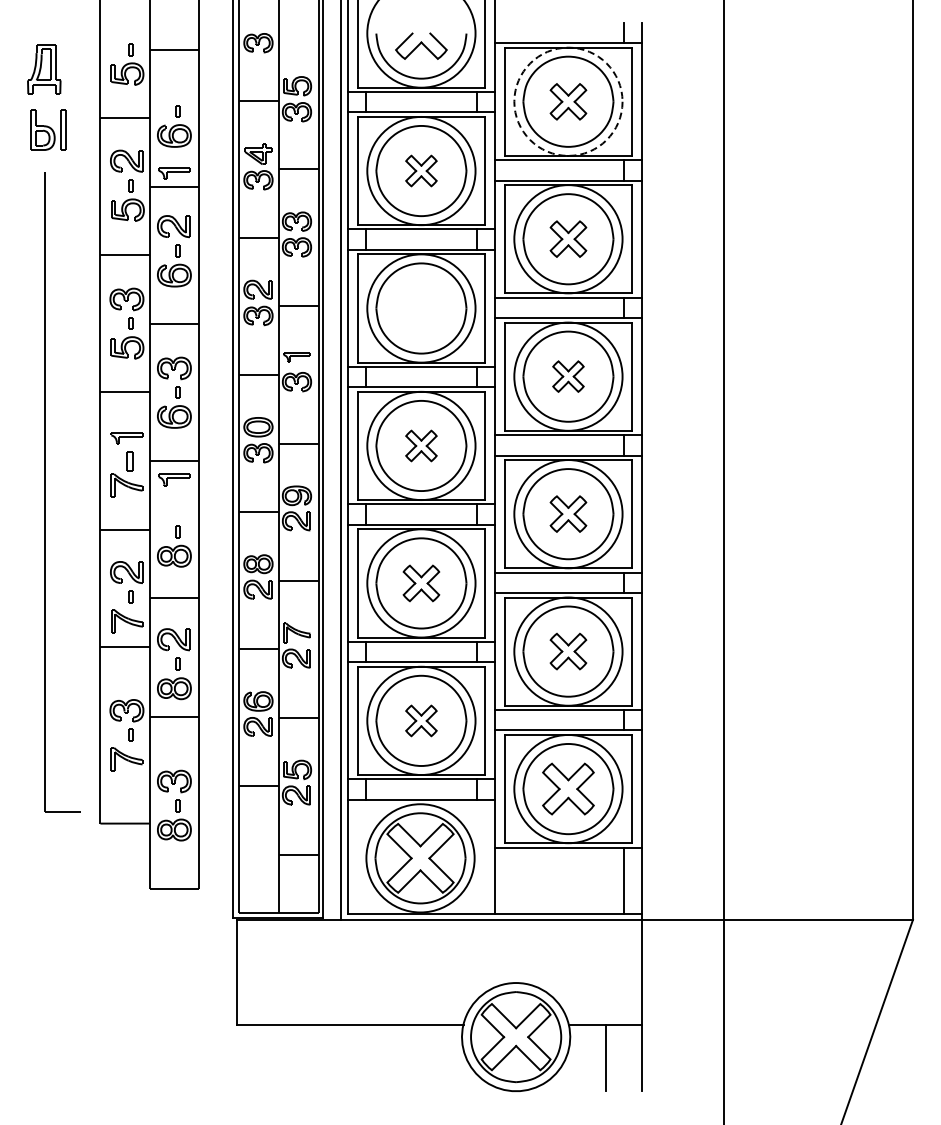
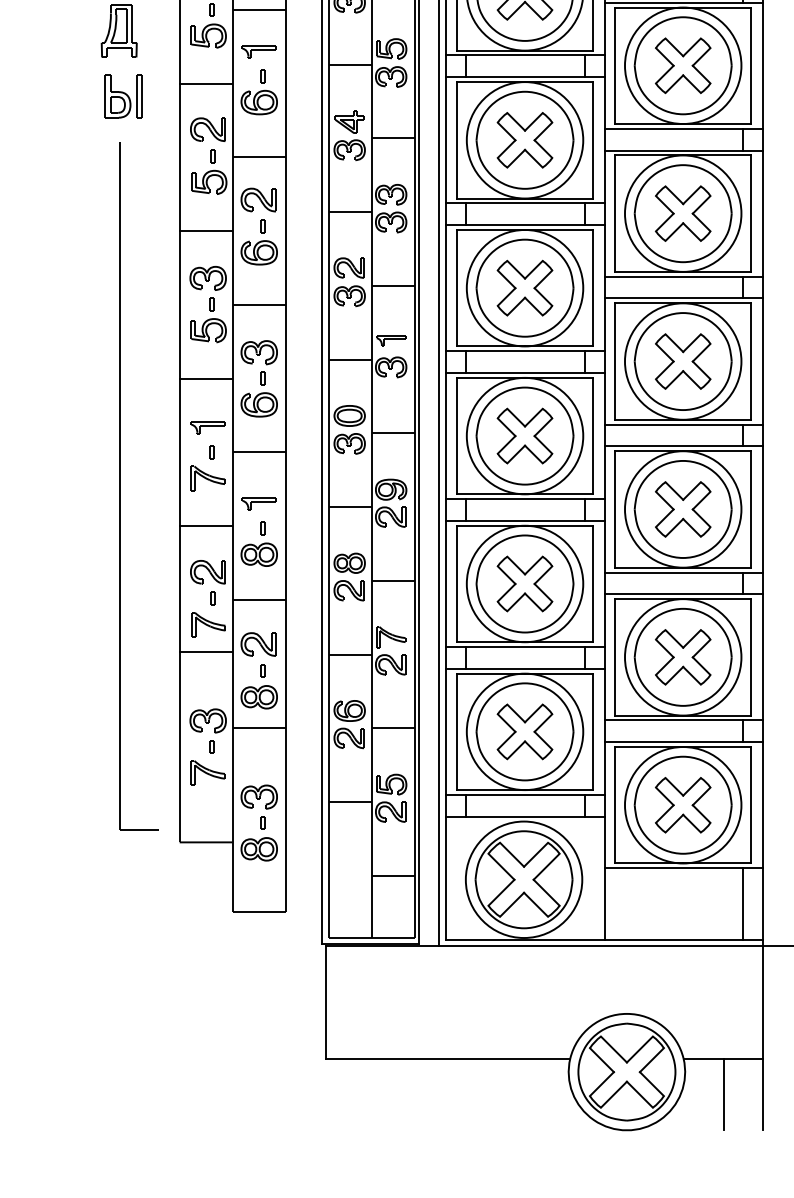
circle: (568, 101) -> (683, 65), dashed -> solid
part: (568, 101) -> (683, 65), size x1.43
part: (421, 170) -> (525, 139), size x1.67
part: (174, 173) -> (259, 51), moved
part: (568, 238) -> (683, 212), size x1.43
part: (421, 308) -> (525, 288), added
part: (568, 376) -> (683, 361), size x1.67
part: (421, 445) -> (525, 435), size x1.67
part: (130, 460) -> (212, 451), size x0.62
part: (174, 479) -> (259, 503), moved
part: (568, 513) -> (683, 508), size x1.43
part: (421, 583) -> (525, 584), size x1.43
part: (568, 651) -> (683, 657), size x1.43
part: (421, 720) -> (525, 731), size x1.67

